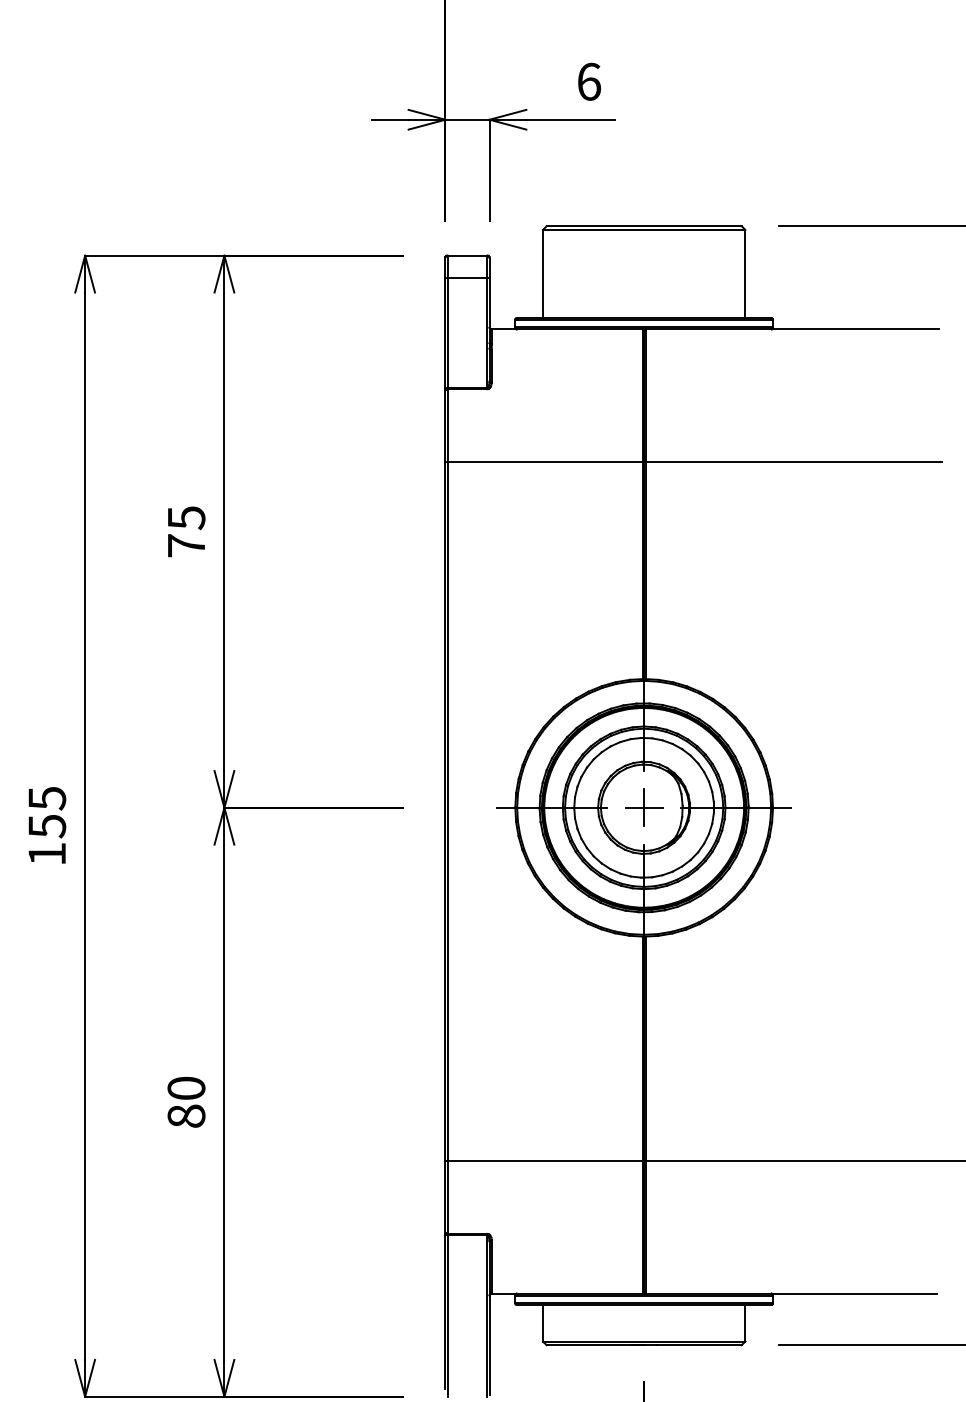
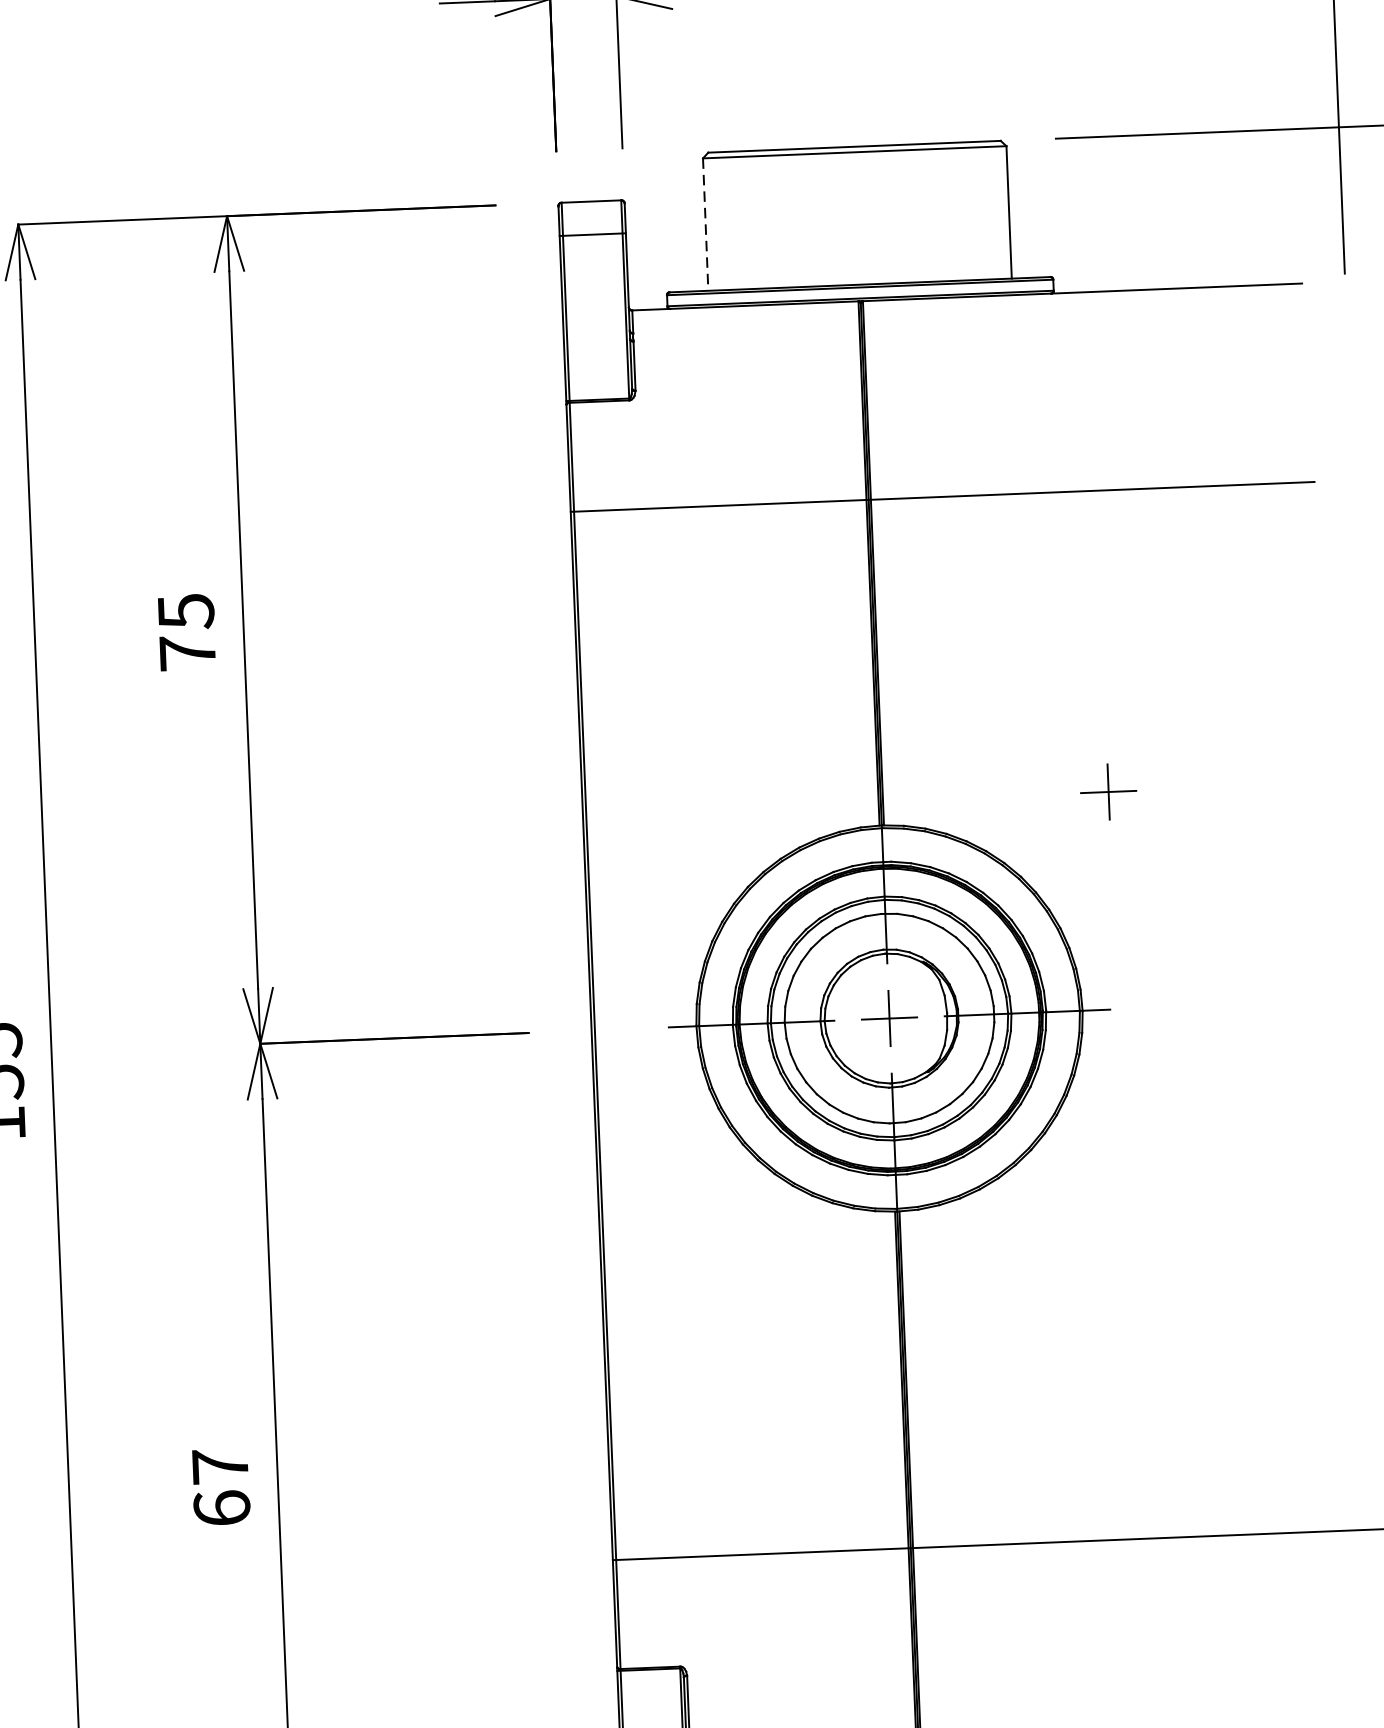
line: (542, 274) -> (705, 225), solid -> dashed
part: (796, 662) -> (1109, 791), added
text: (186, 1101) -> (221, 1486), 80 -> 67

